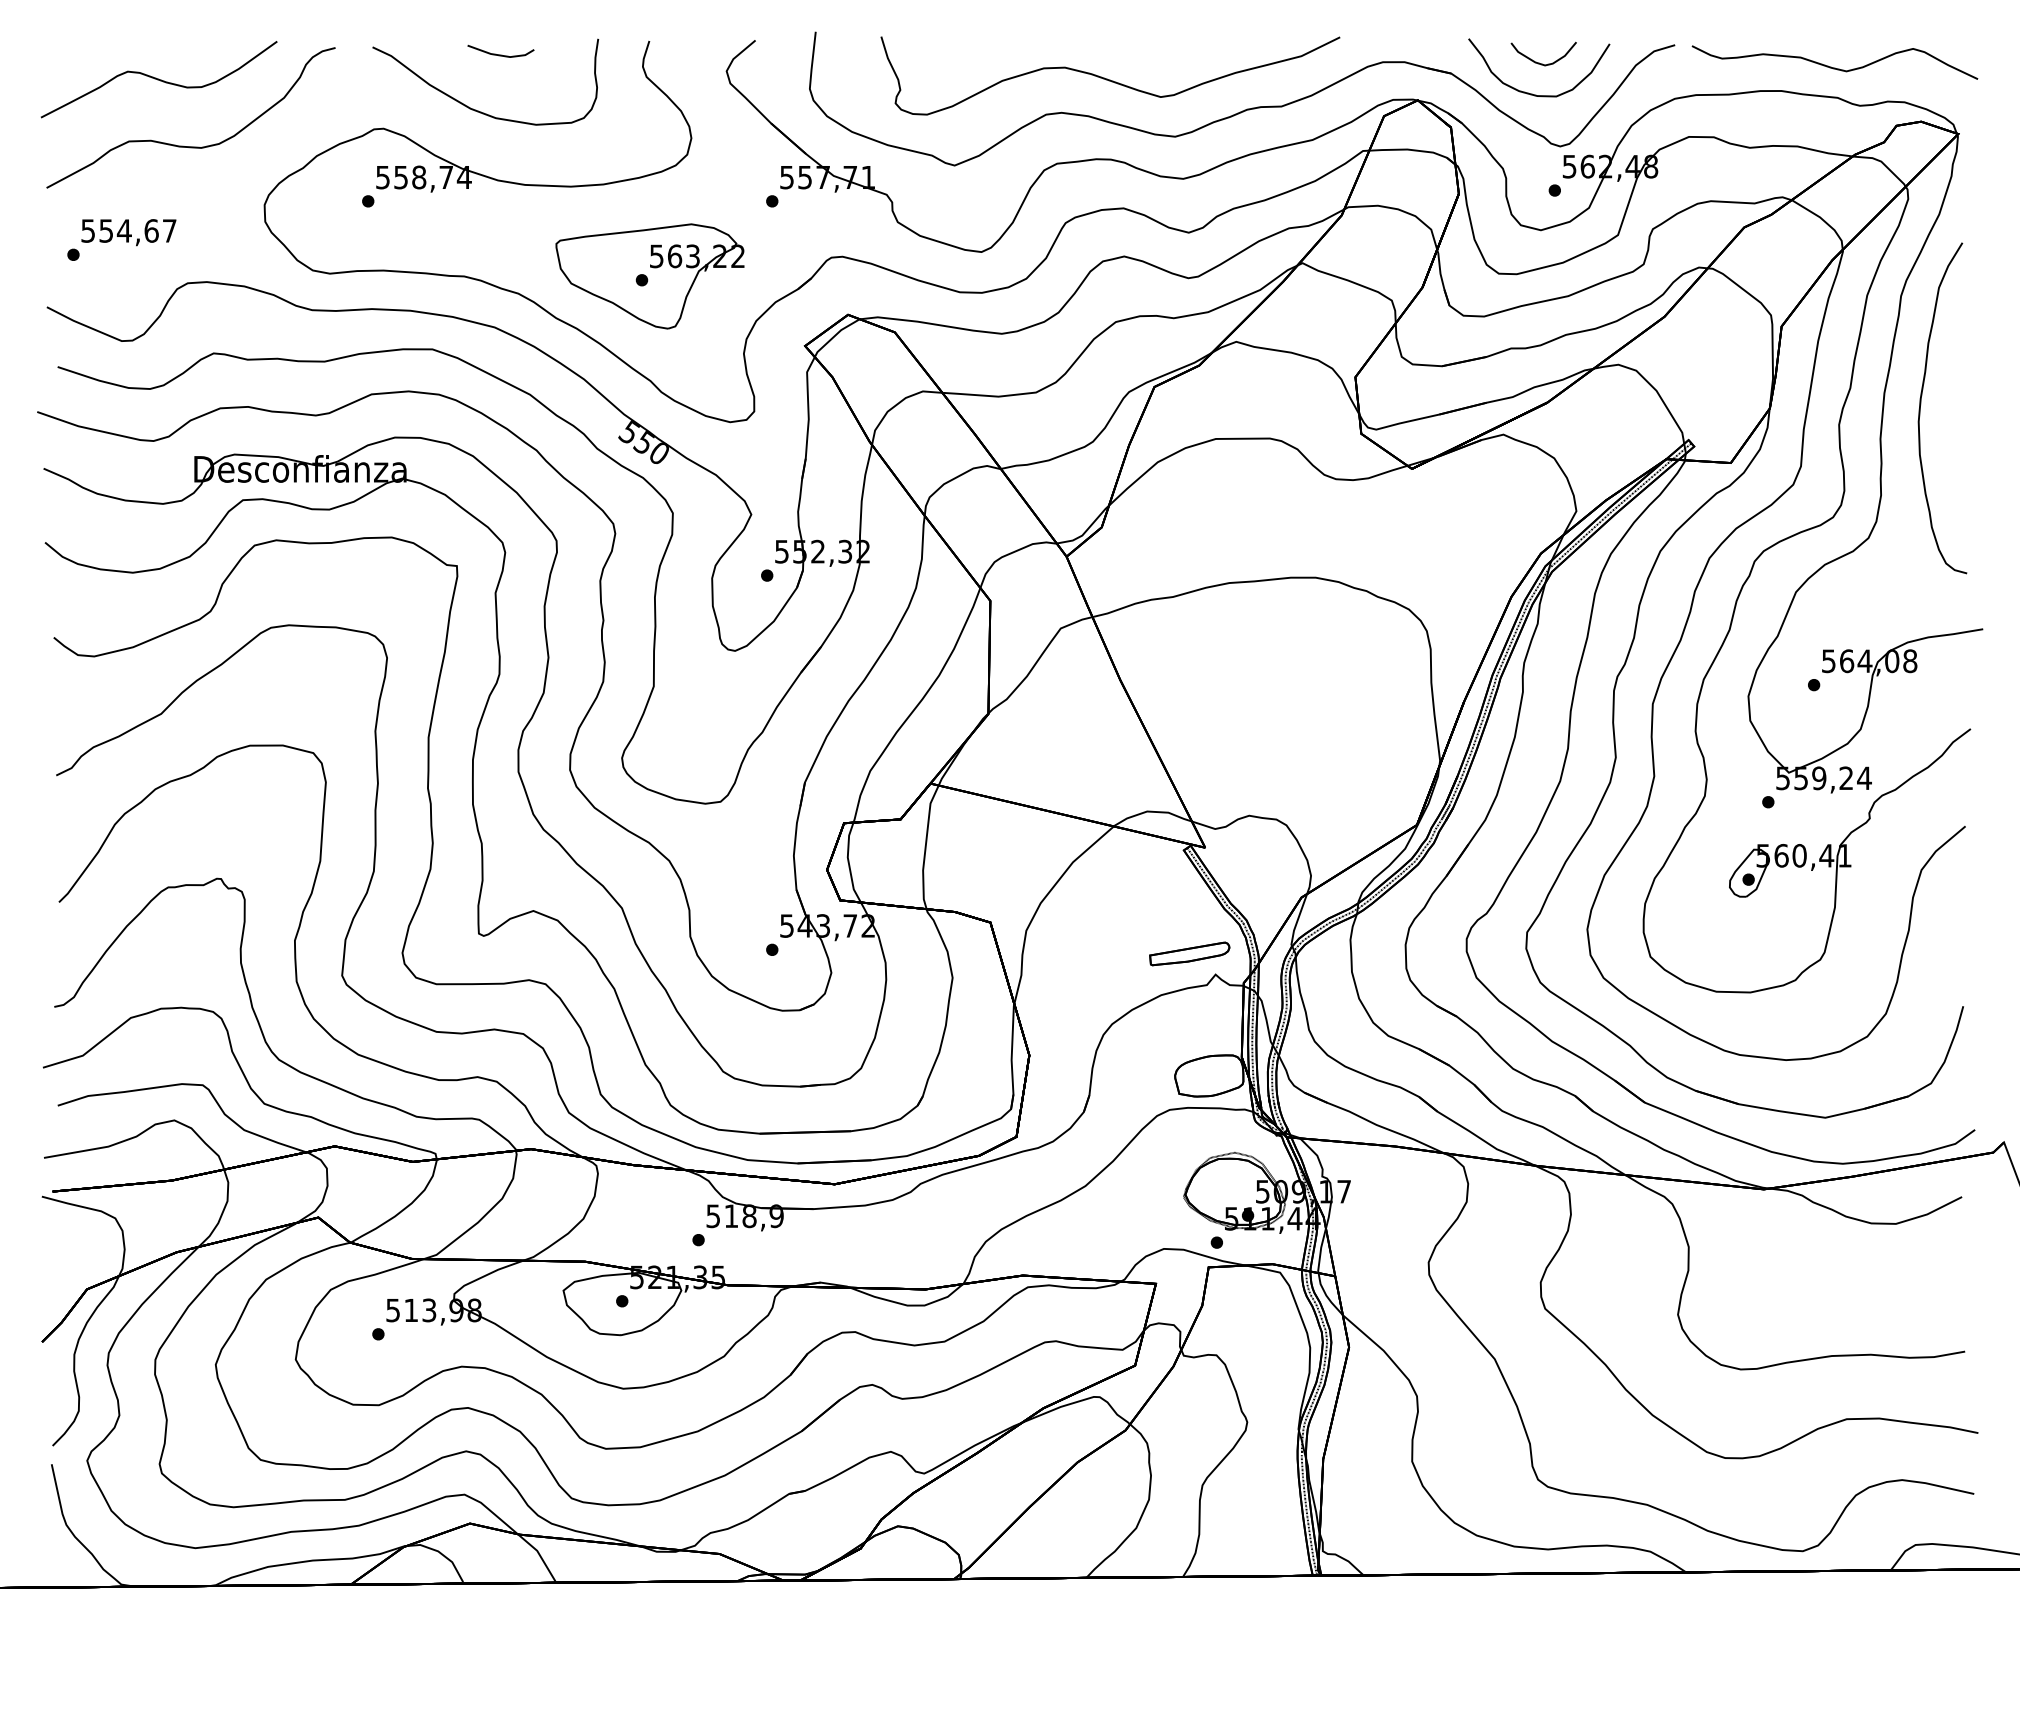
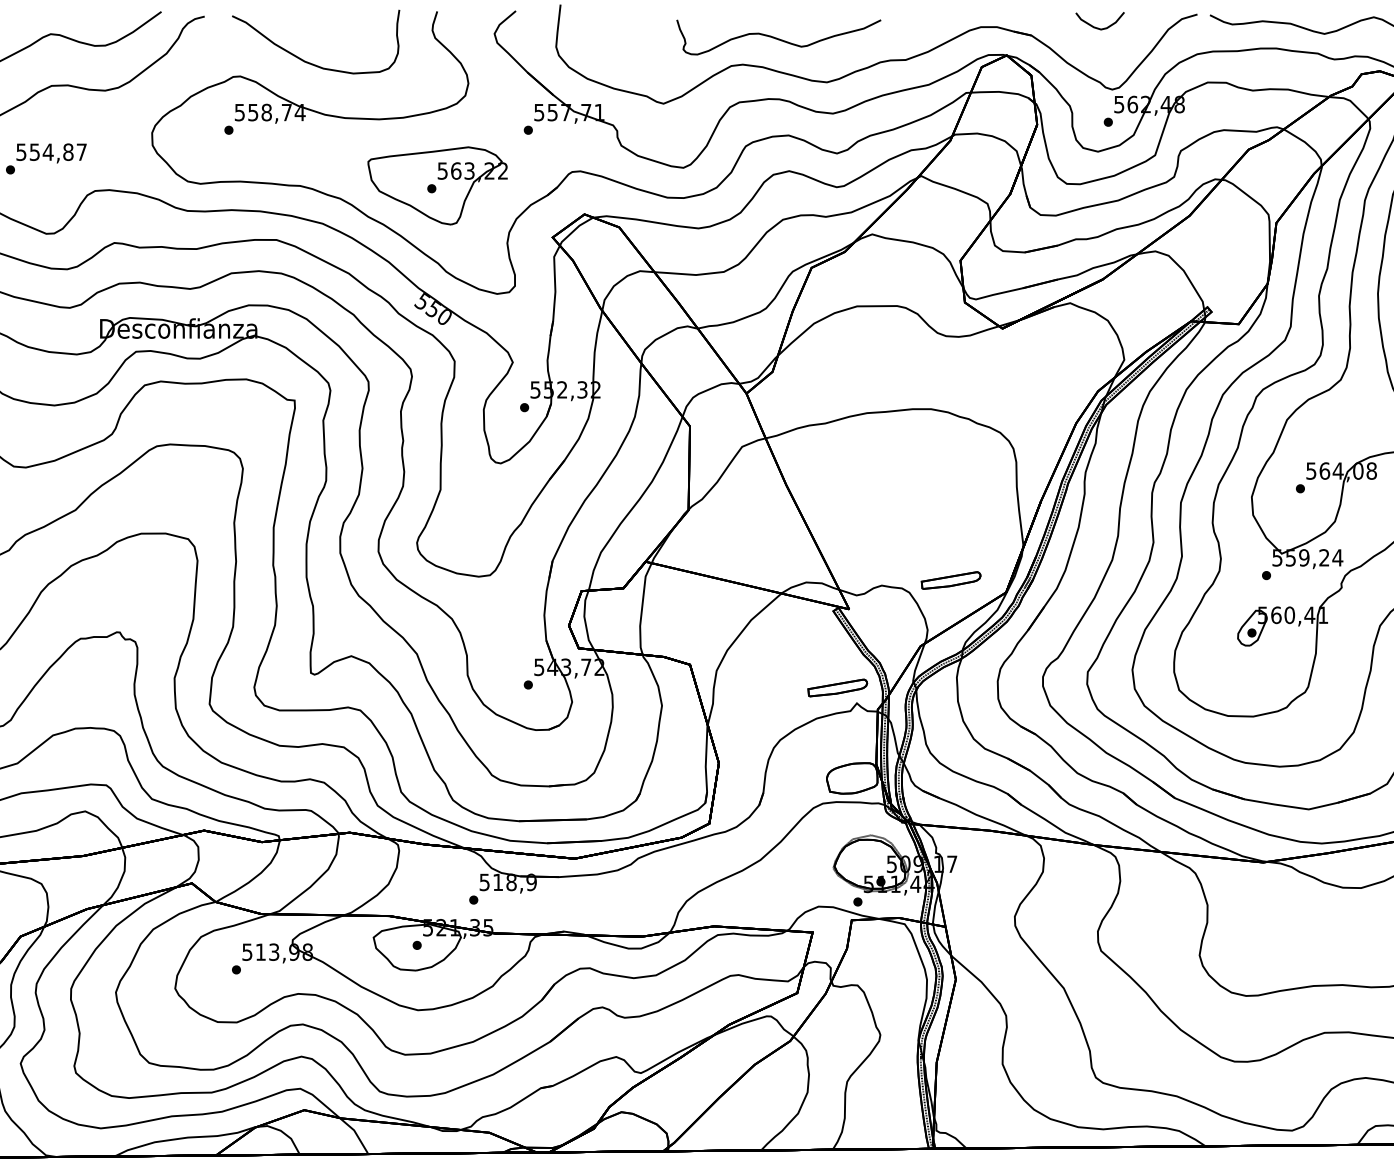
line: (500, 54) -> (326, 21), removed
part: (1110, 75) -> (779, 37), size x0.6
part: (1532, 93) -> (1091, 50), removed
text: (151, 230) -> (68, 151), 554,67 -> 554,87
part: (1342, 808) -> (950, 580), added

